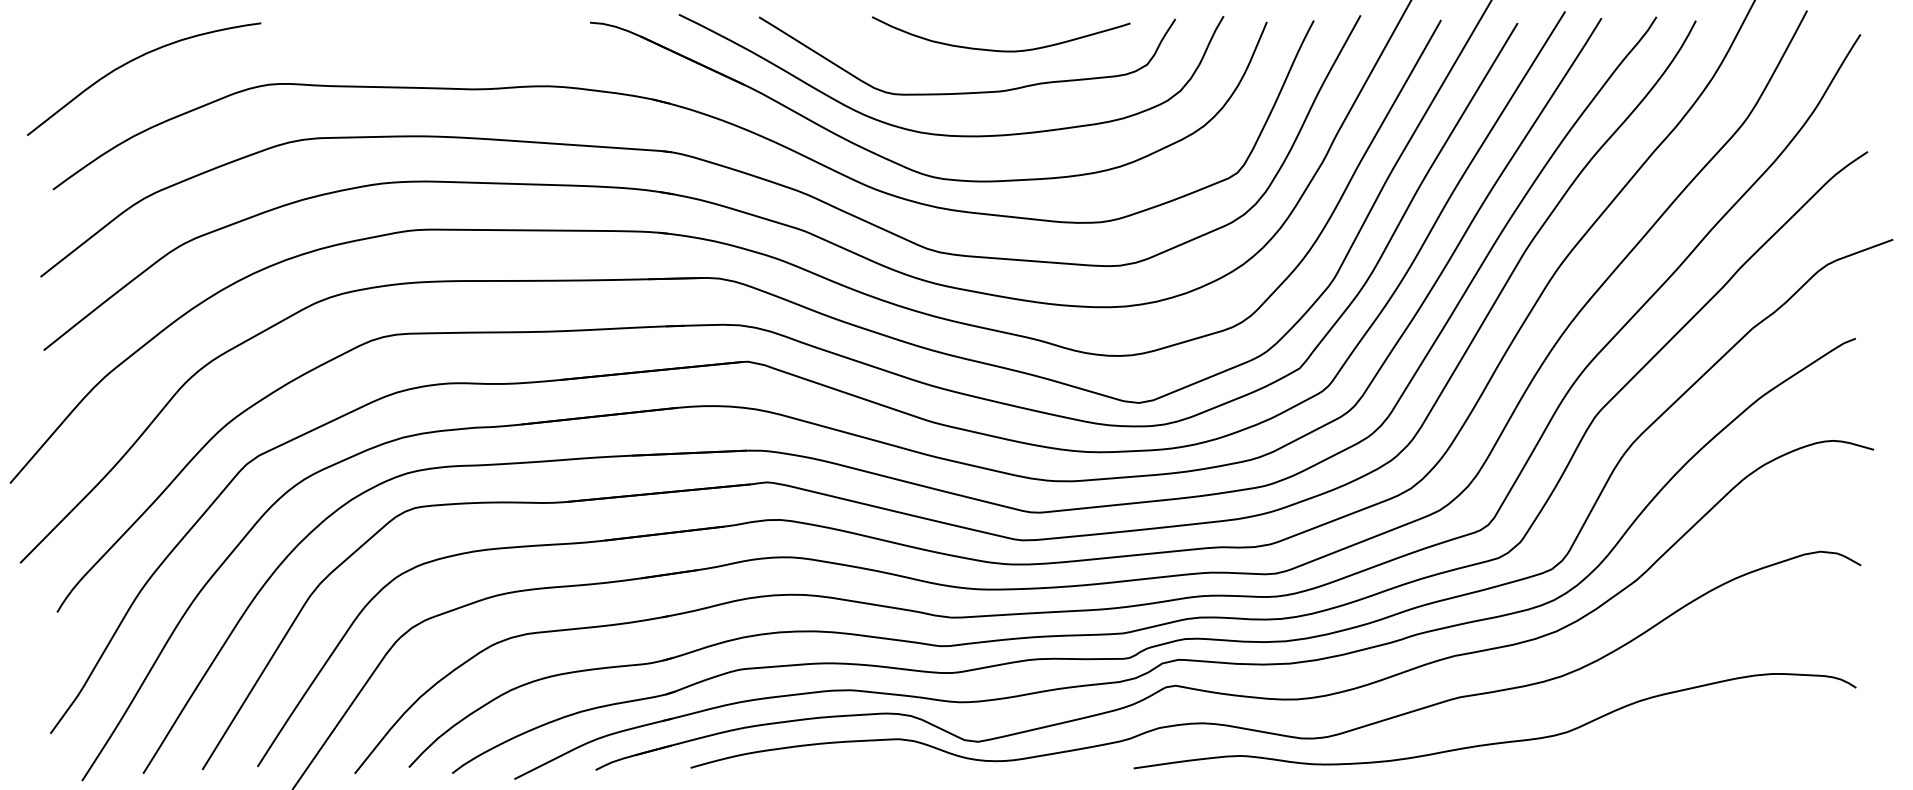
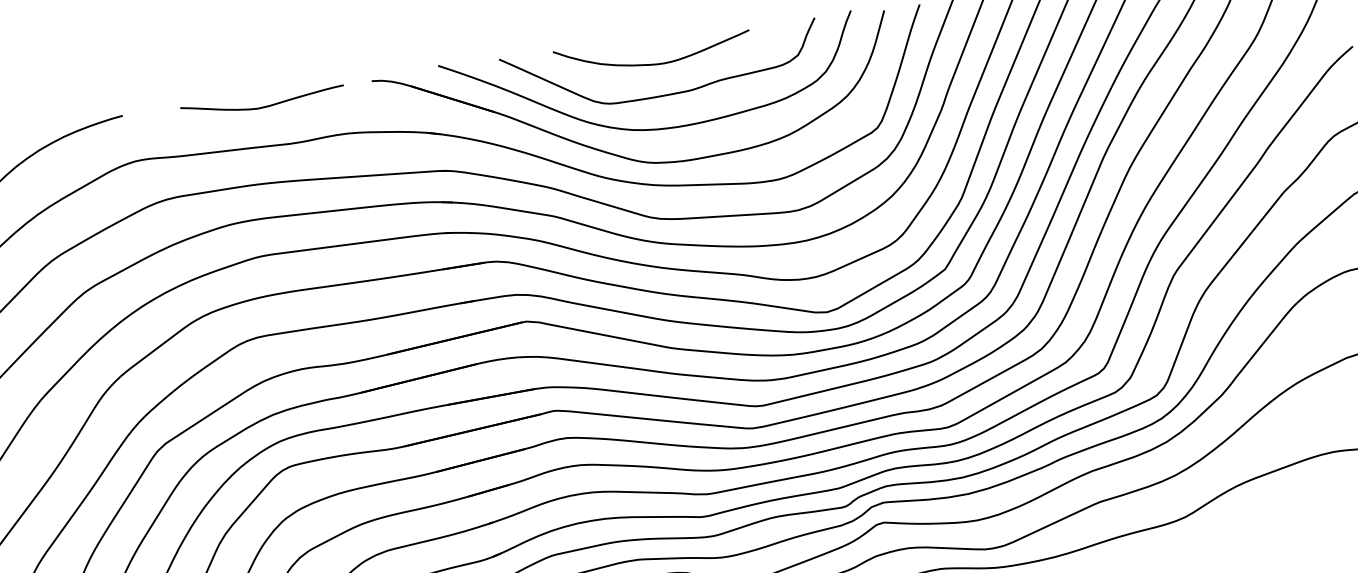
curve: (445, 36) -> (263, 106), added
curve: (1000, 50) -> (653, 64), moved

